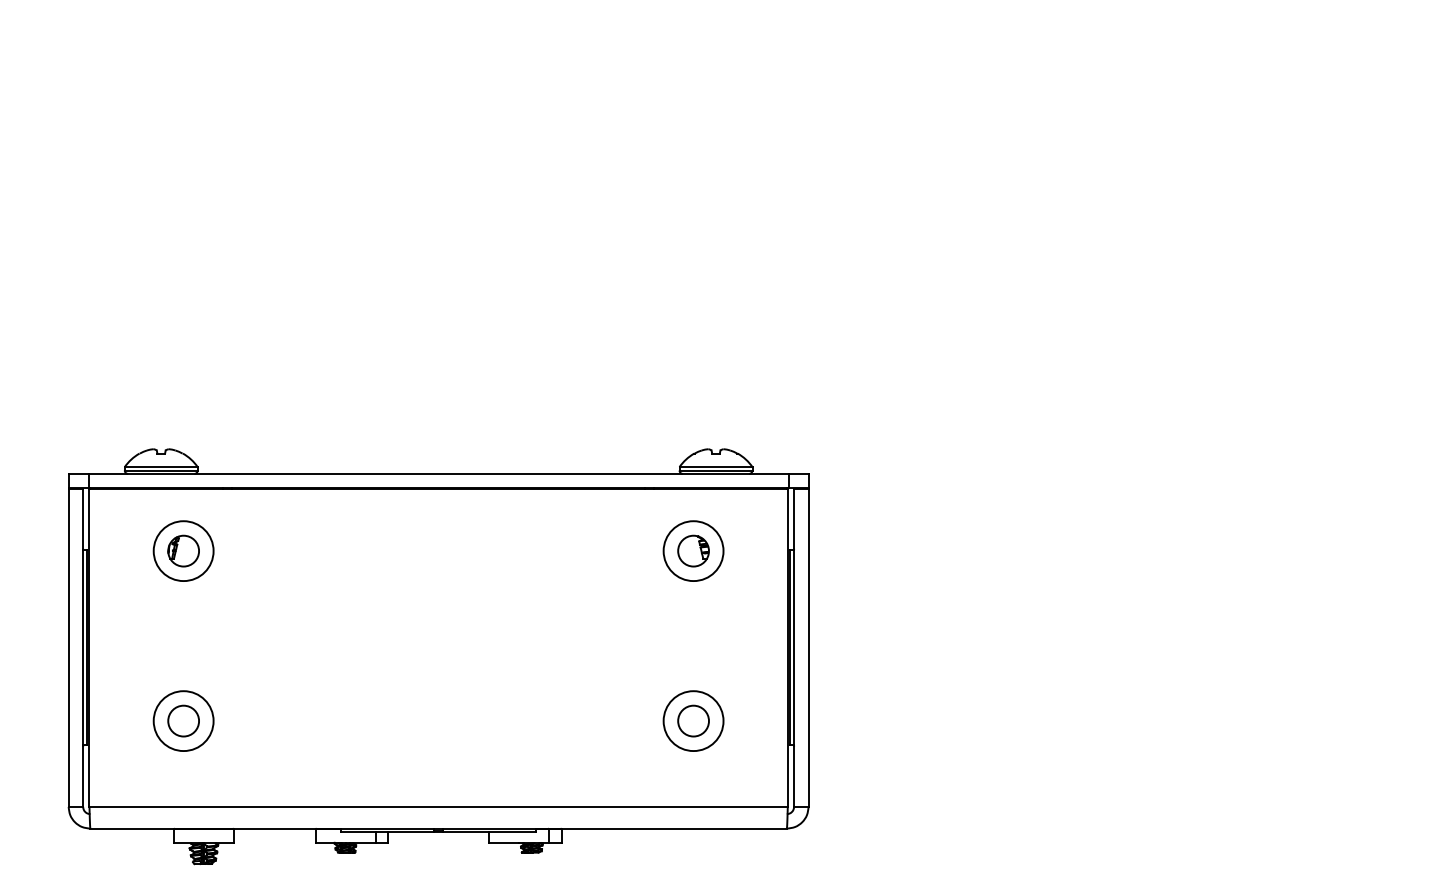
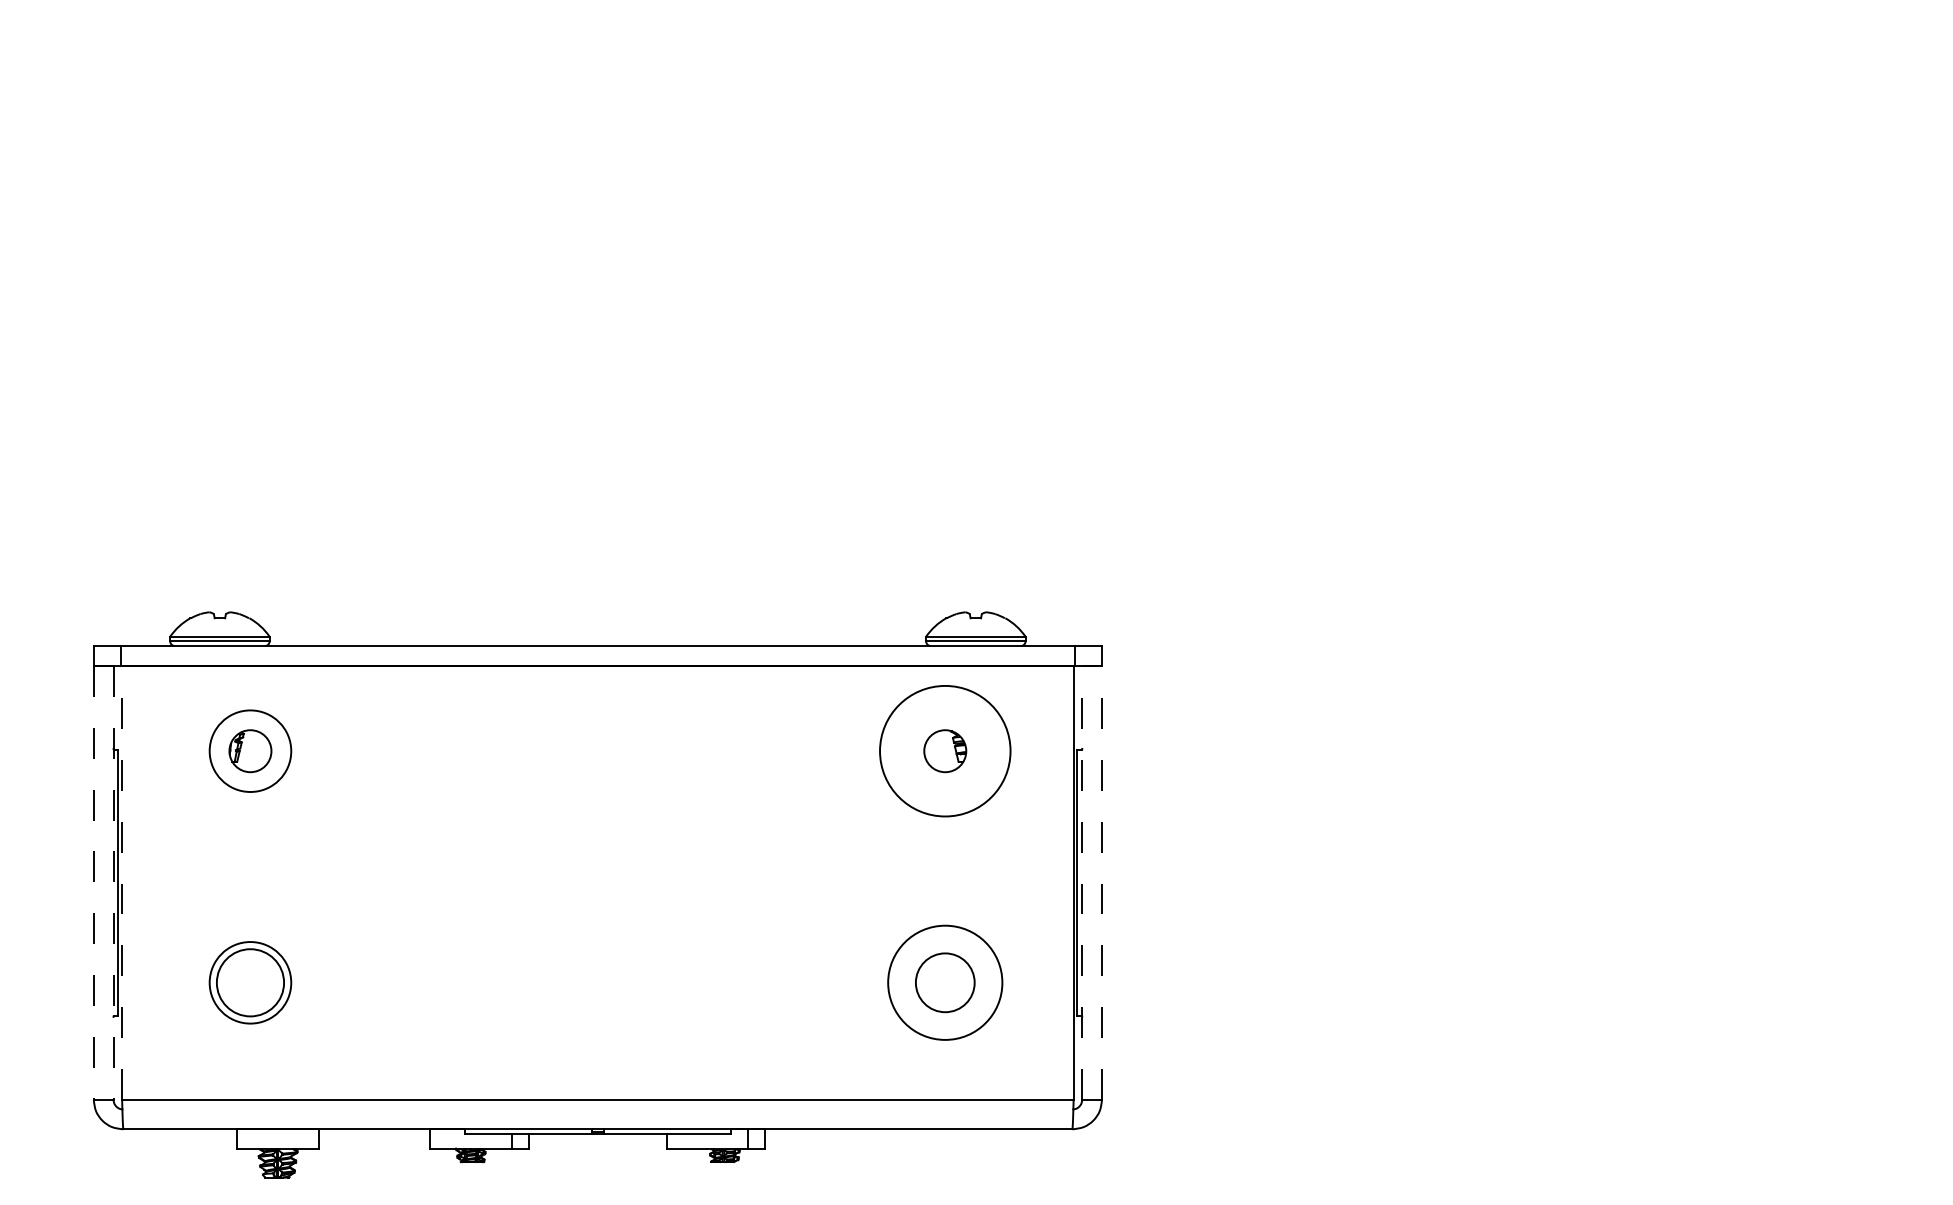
circle: (693, 551) -> (945, 751), size x1.6
line: (68, 647) -> (93, 882), solid -> dashed
line: (83, 647) -> (113, 882), solid -> dashed
line: (89, 647) -> (122, 882), solid -> dashed
line: (794, 647) -> (1082, 882), solid -> dashed
line: (808, 647) -> (1102, 882), solid -> dashed
circle: (183, 720) -> (250, 982), size x1.6
circle: (693, 720) -> (945, 982), size x1.4
circle: (693, 720) -> (945, 982), size x1.4

